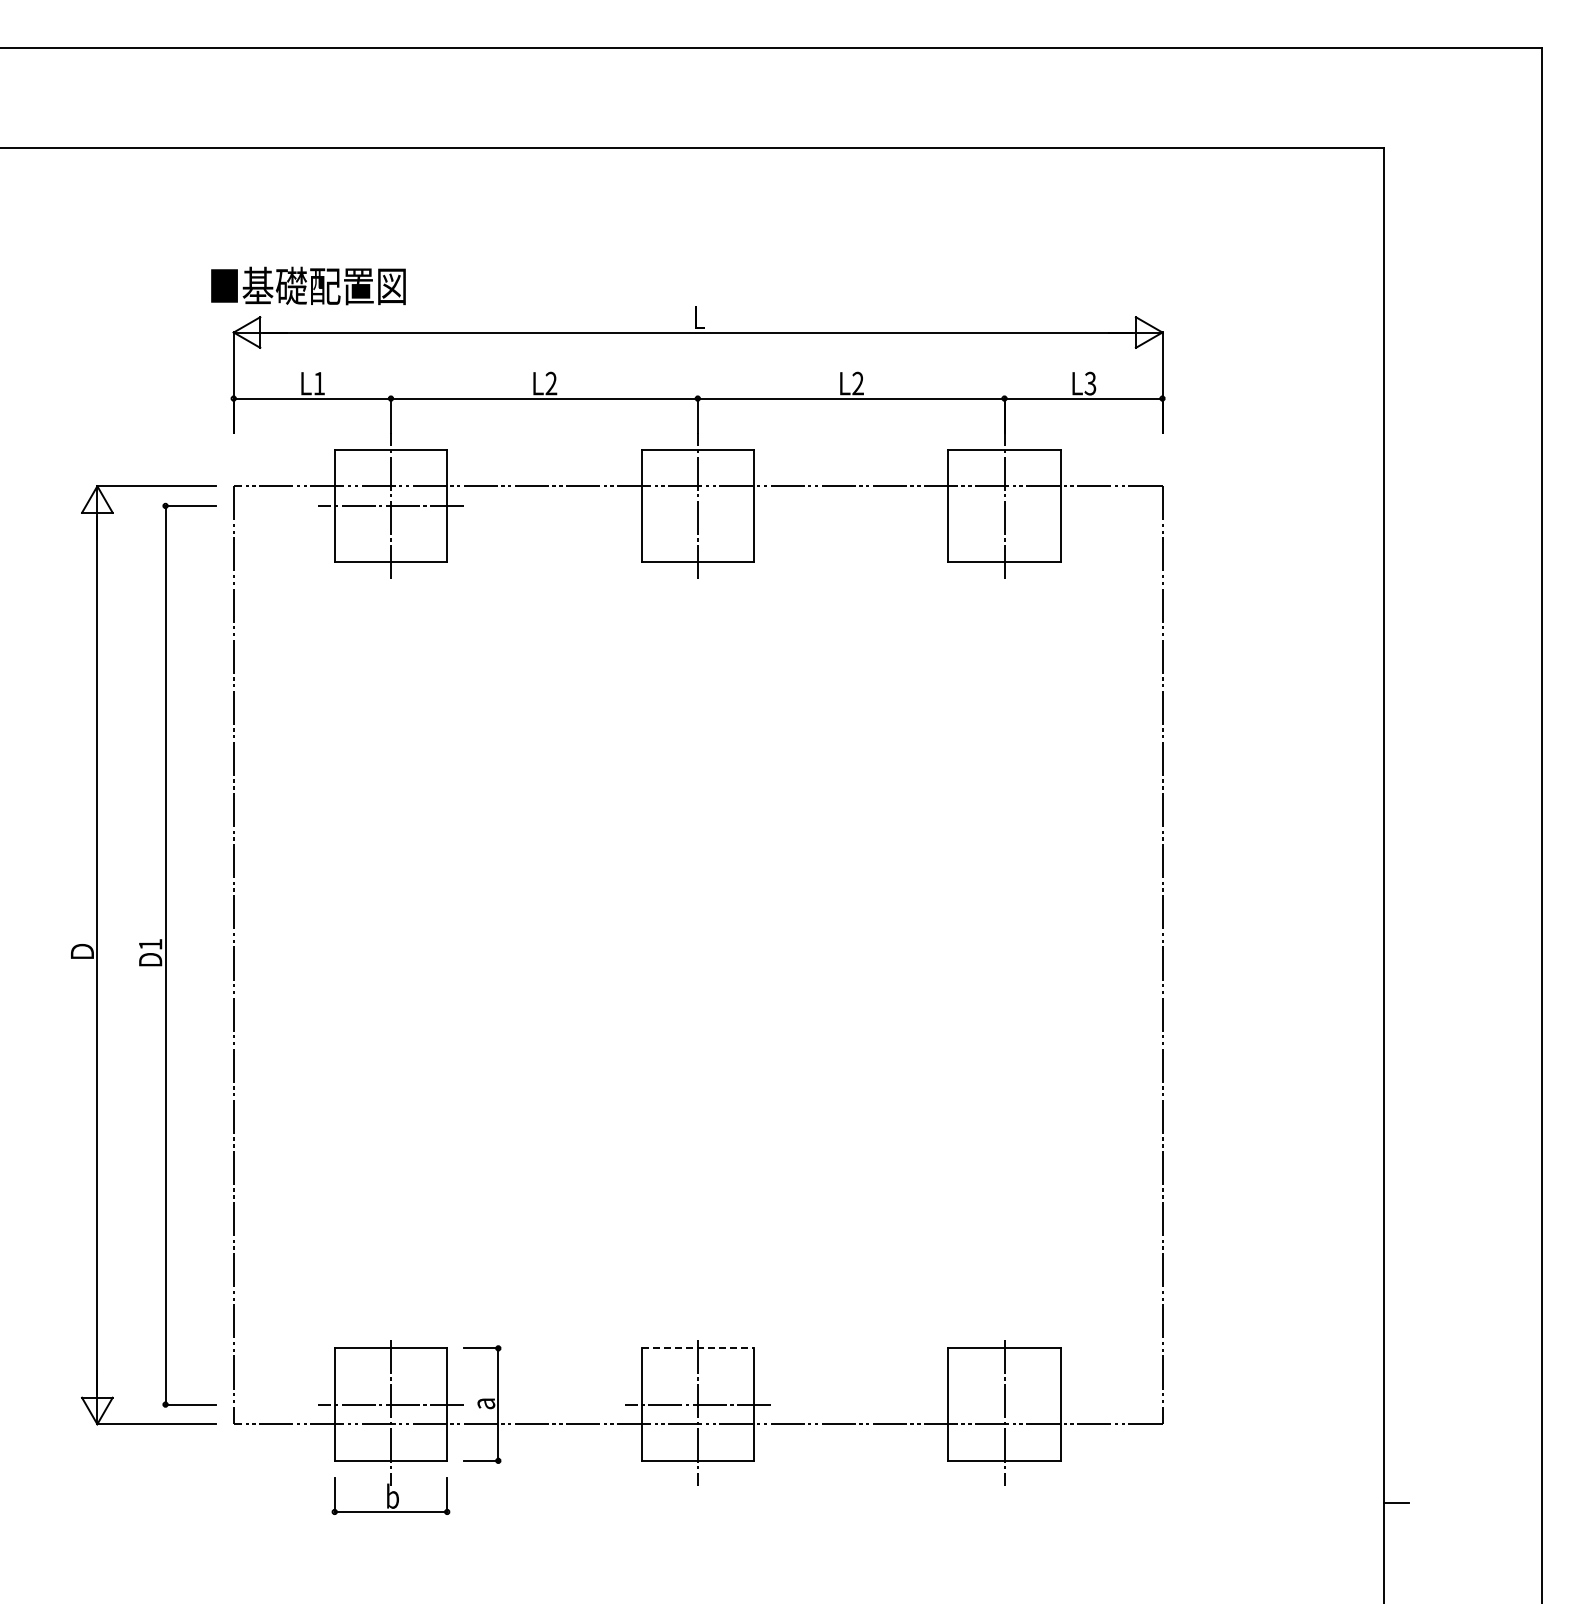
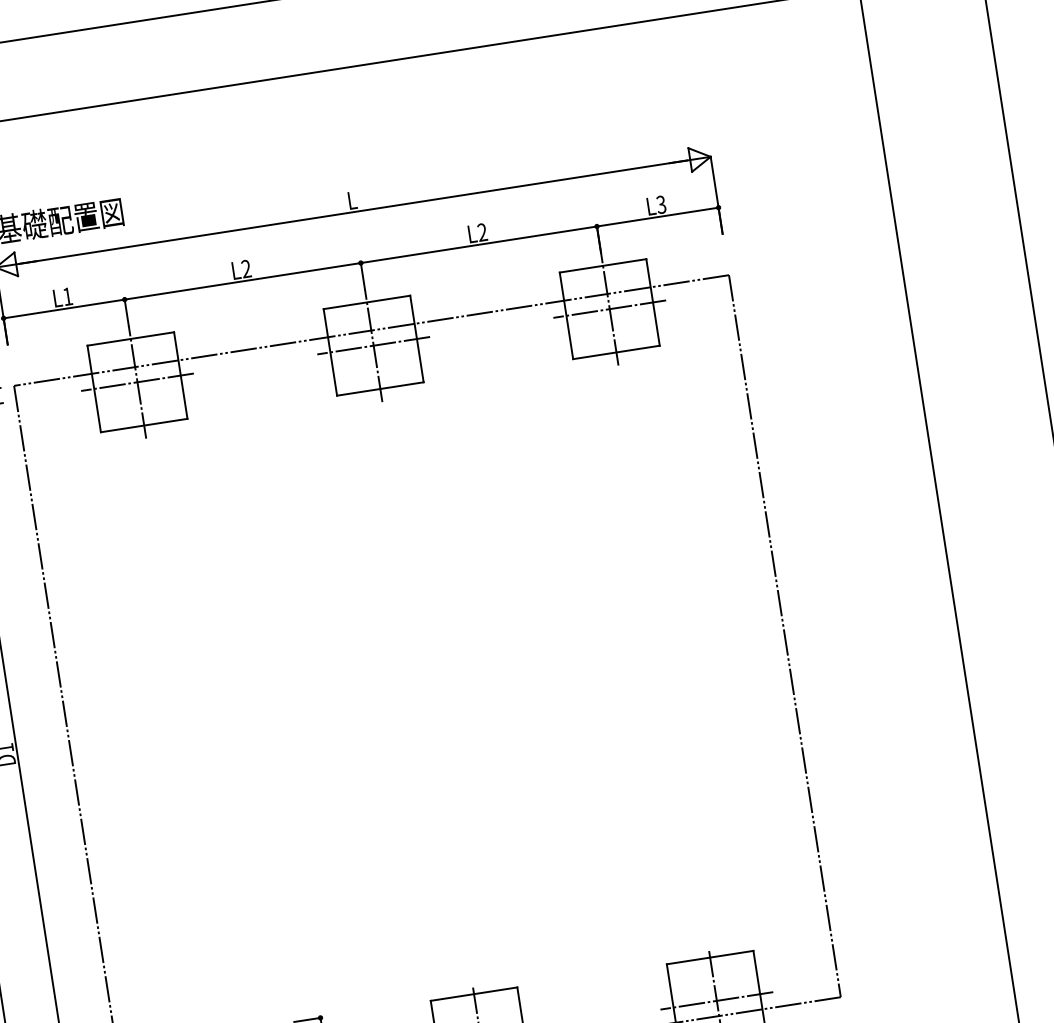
line: (697, 505) -> (373, 345), added
line: (1004, 505) -> (609, 308), added
line: (698, 1348) -> (474, 994), dashed -> solid
line: (1004, 1404) -> (716, 1000), added

